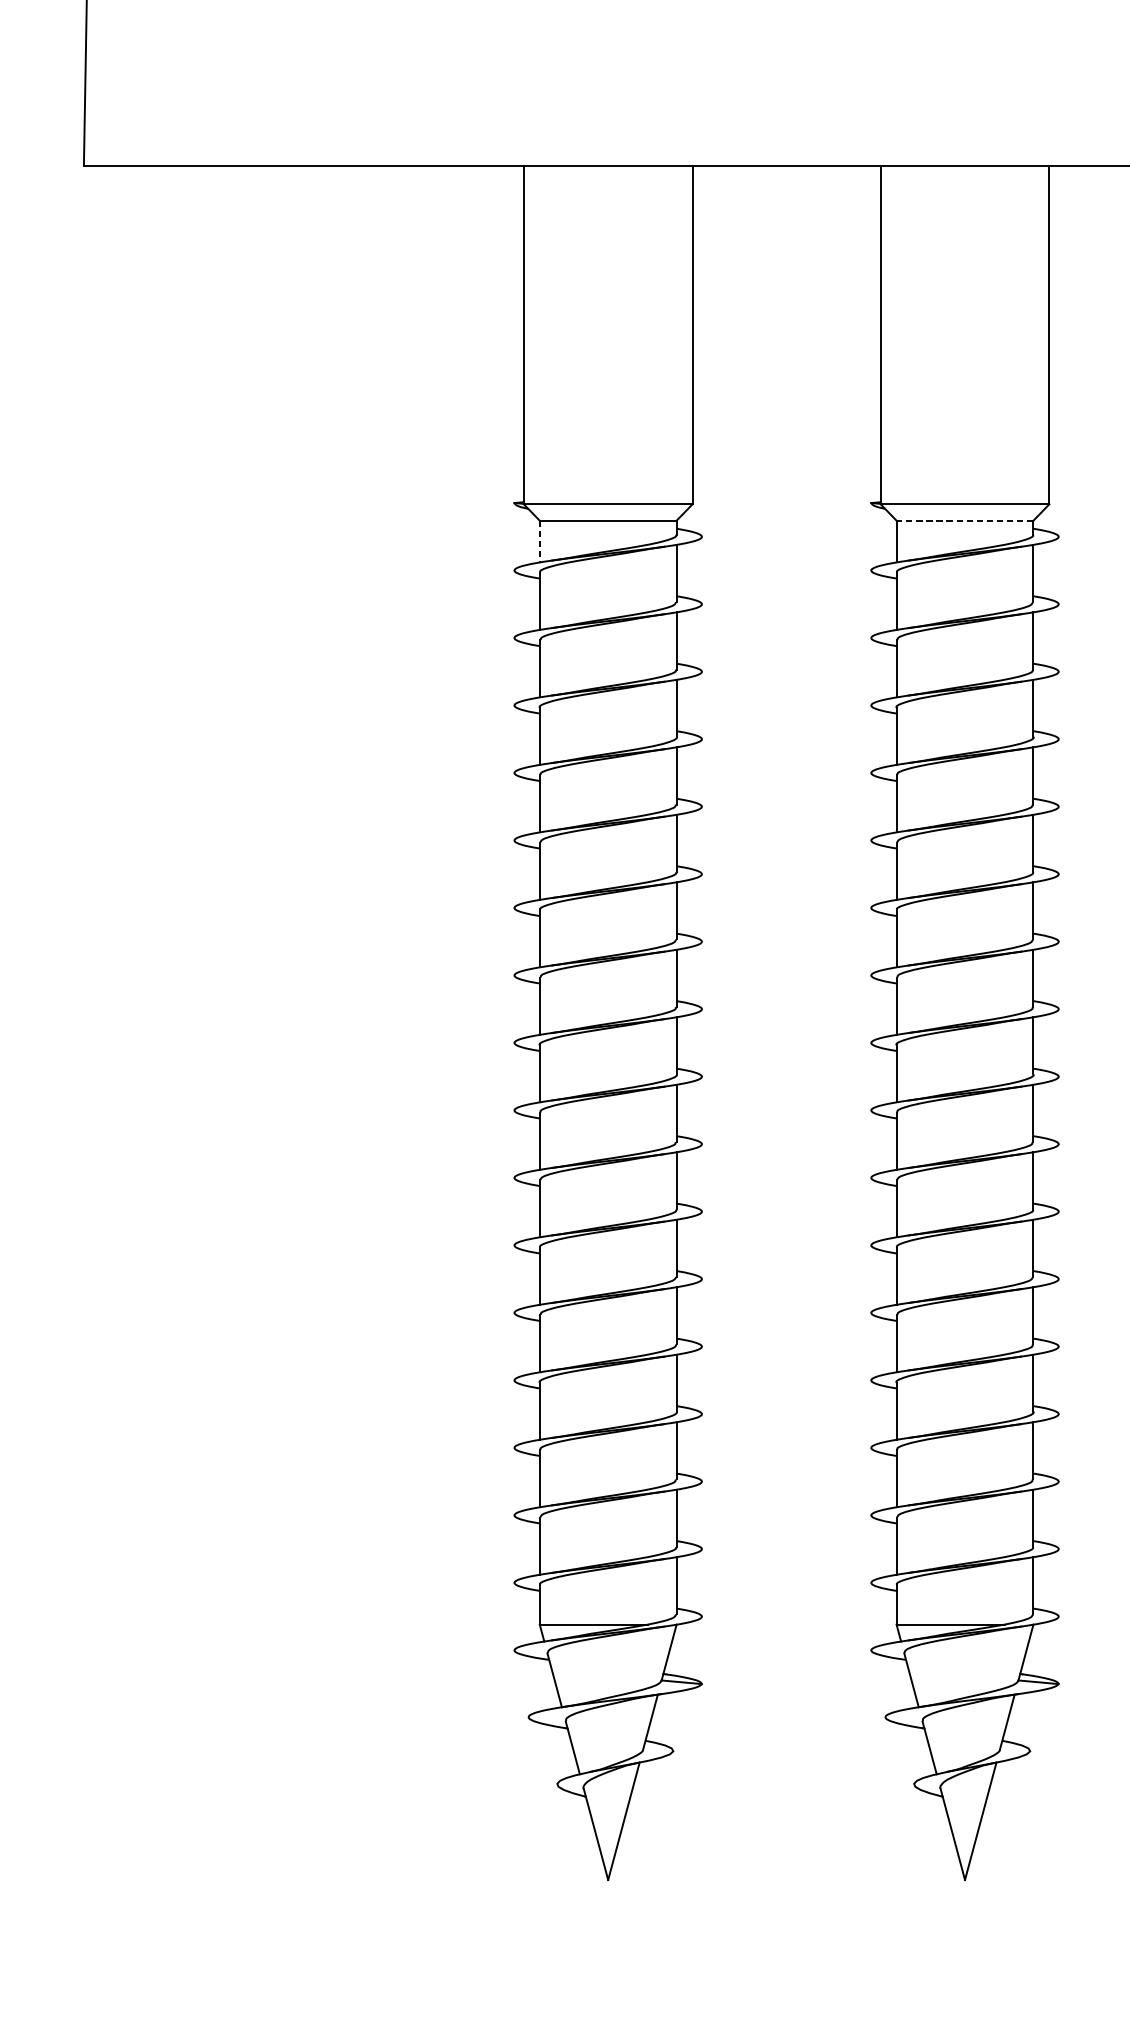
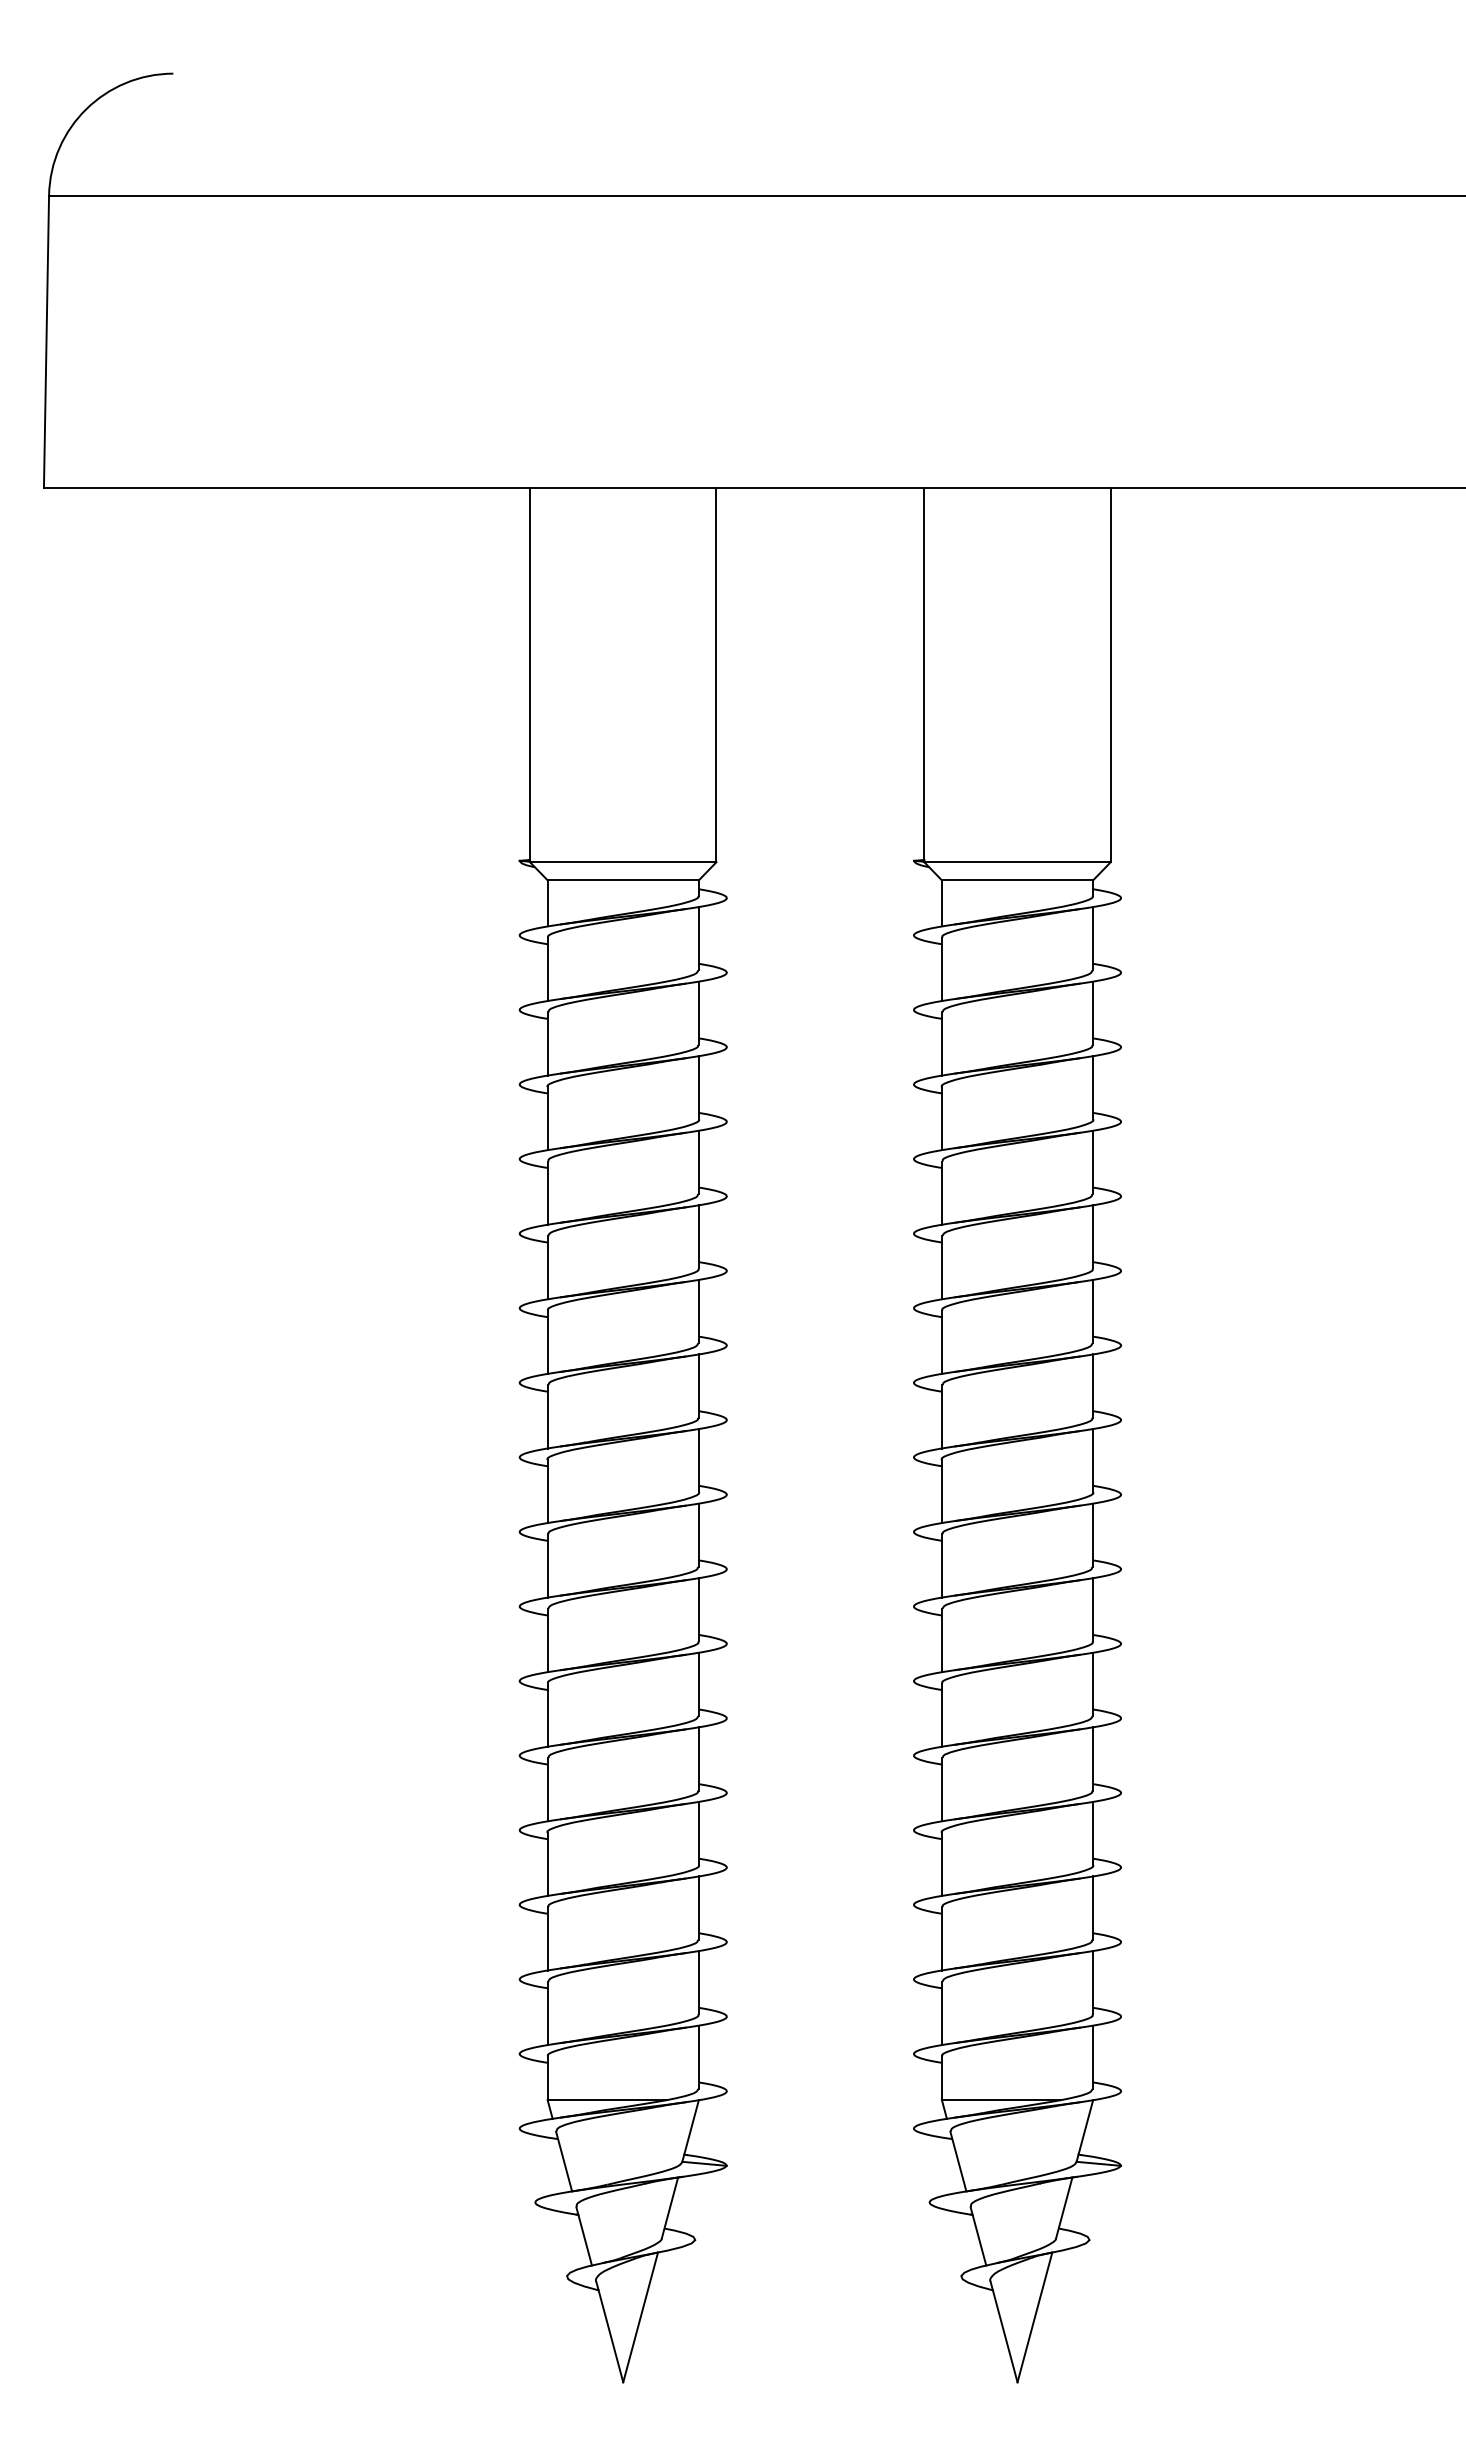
line: (964, 520) -> (1017, 880), dashed -> solid
line: (539, 541) -> (547, 903), dashed -> solid

